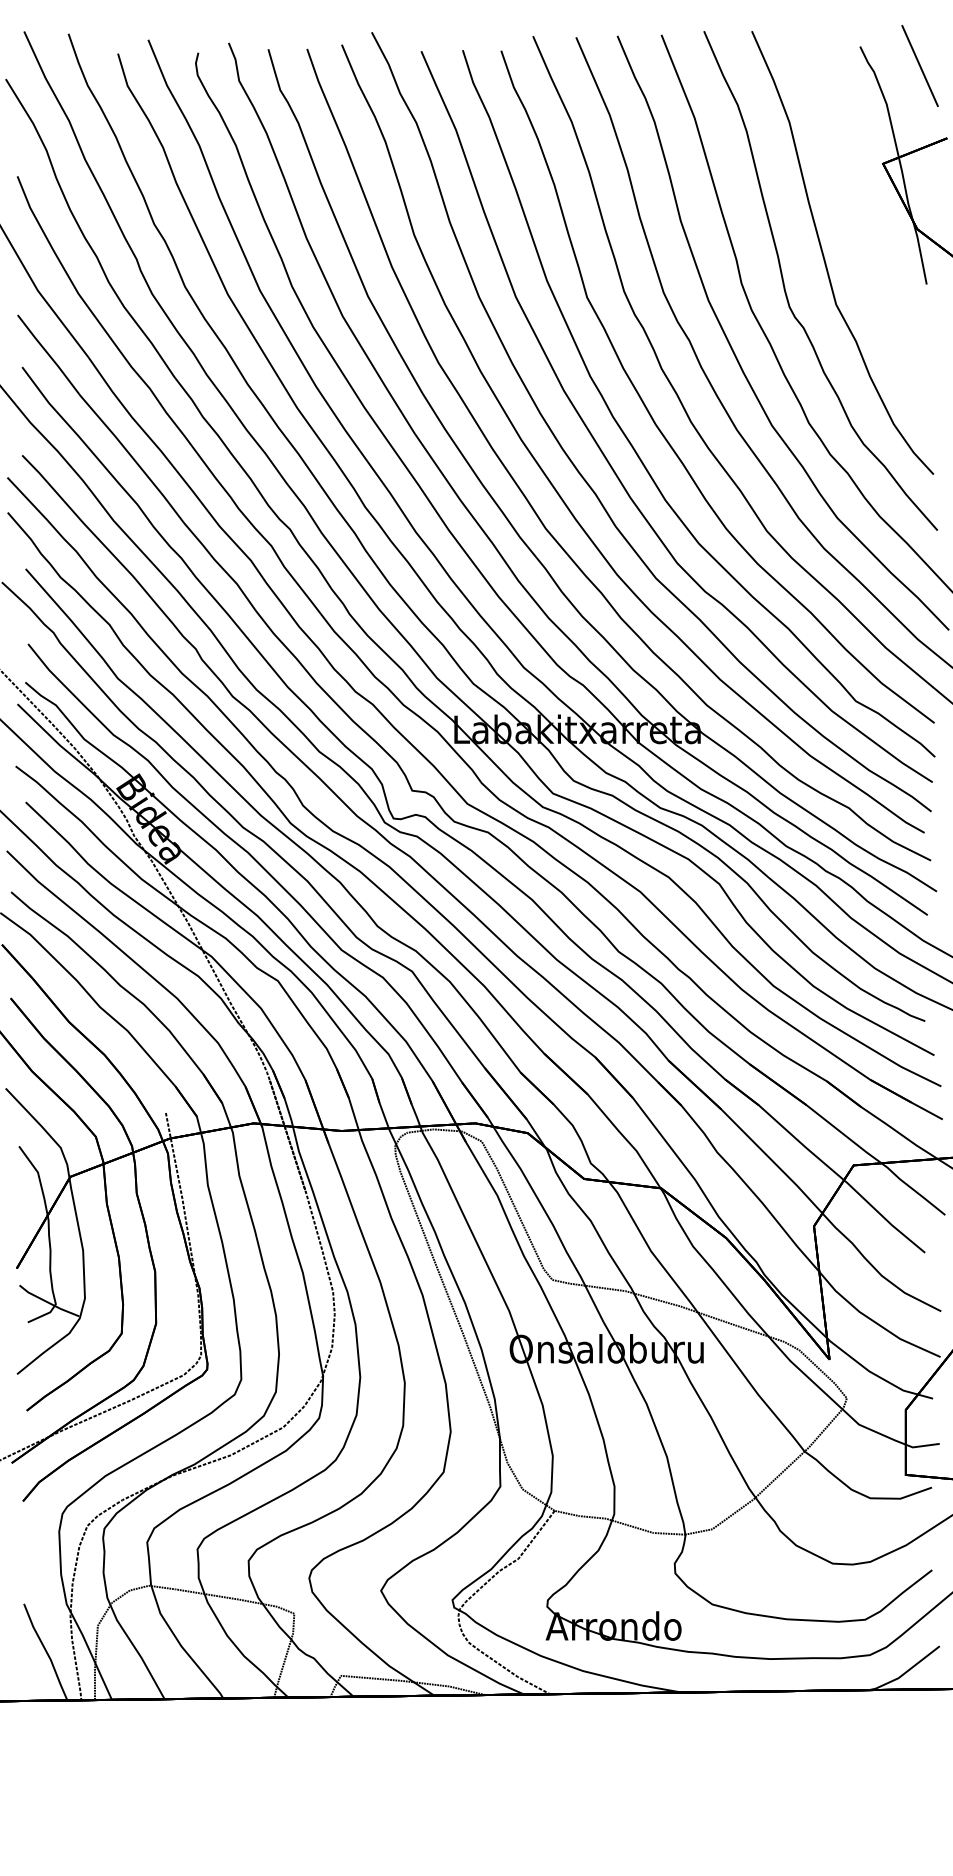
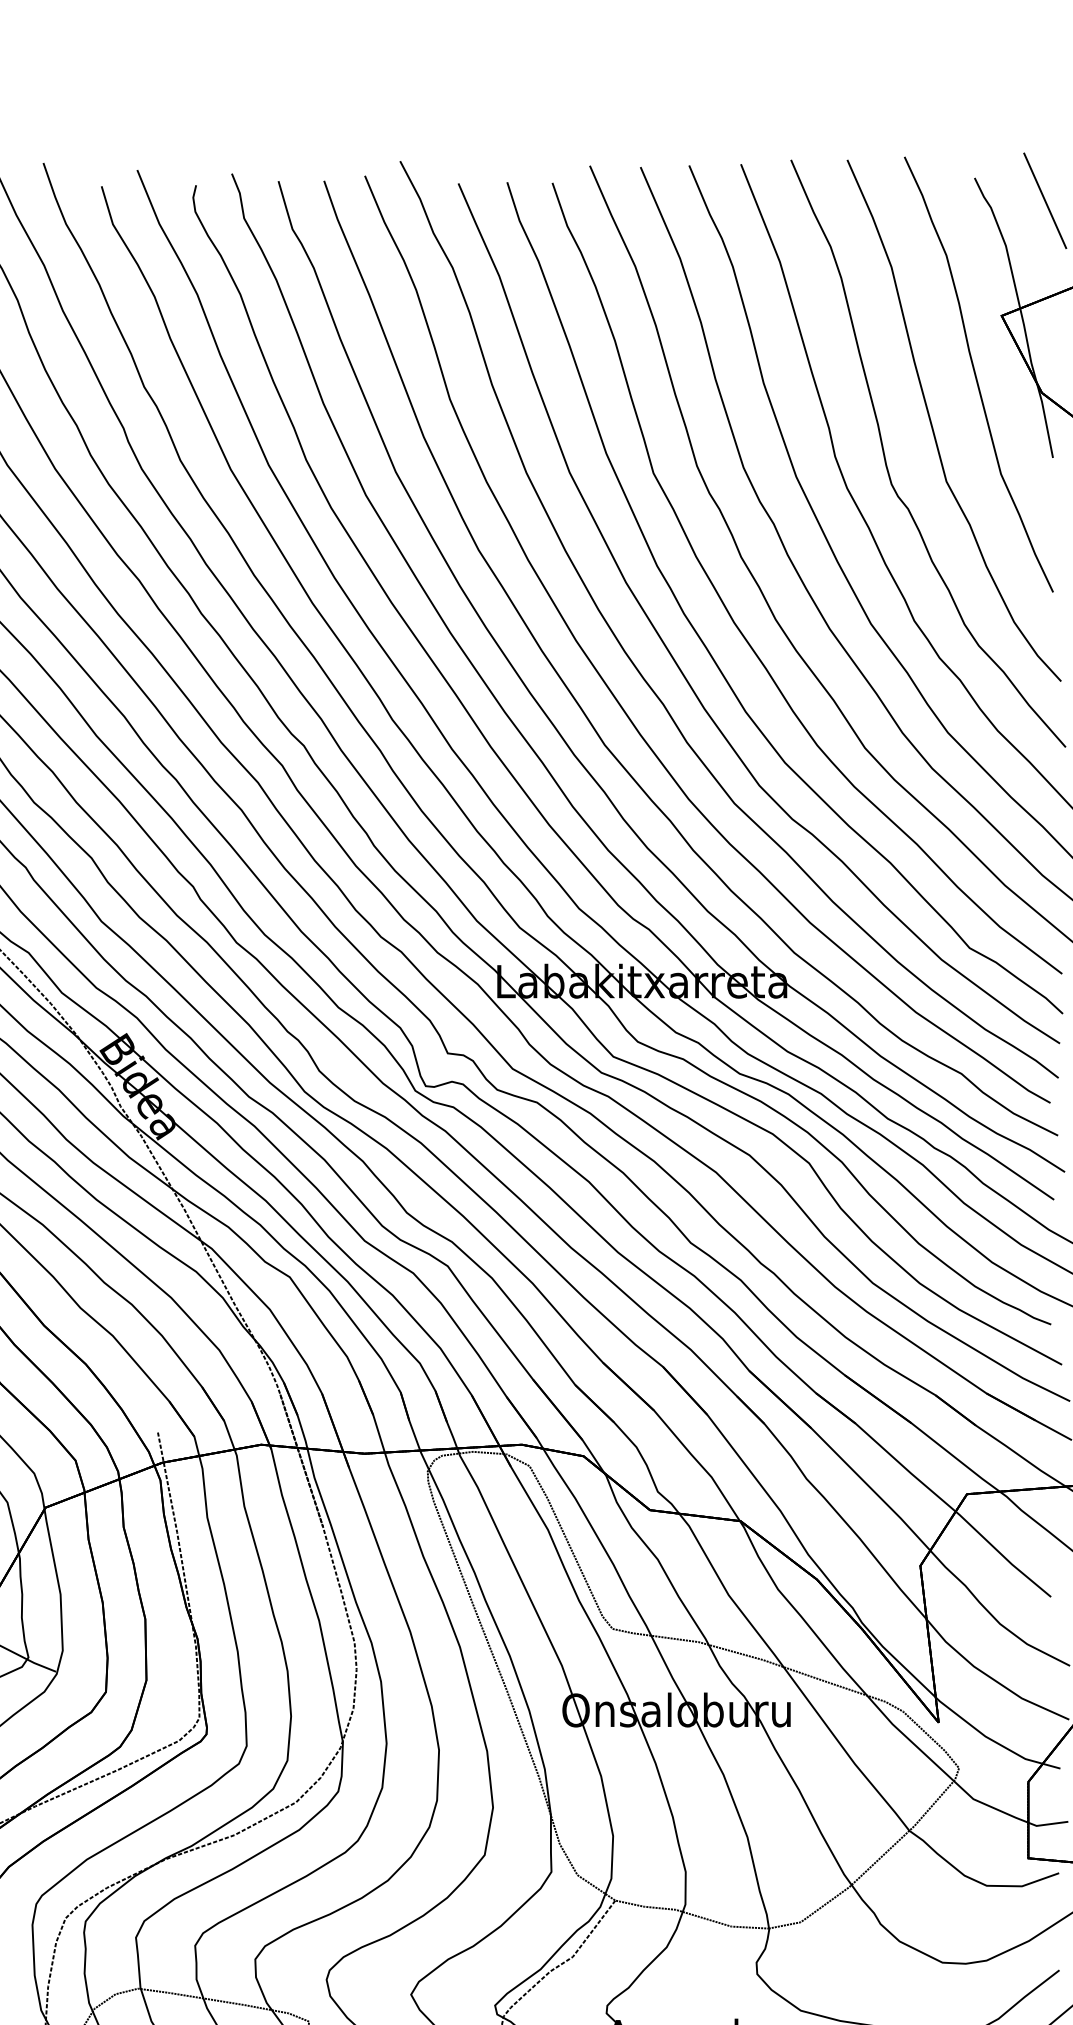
curve: (861, 213) -> (976, 374), added

